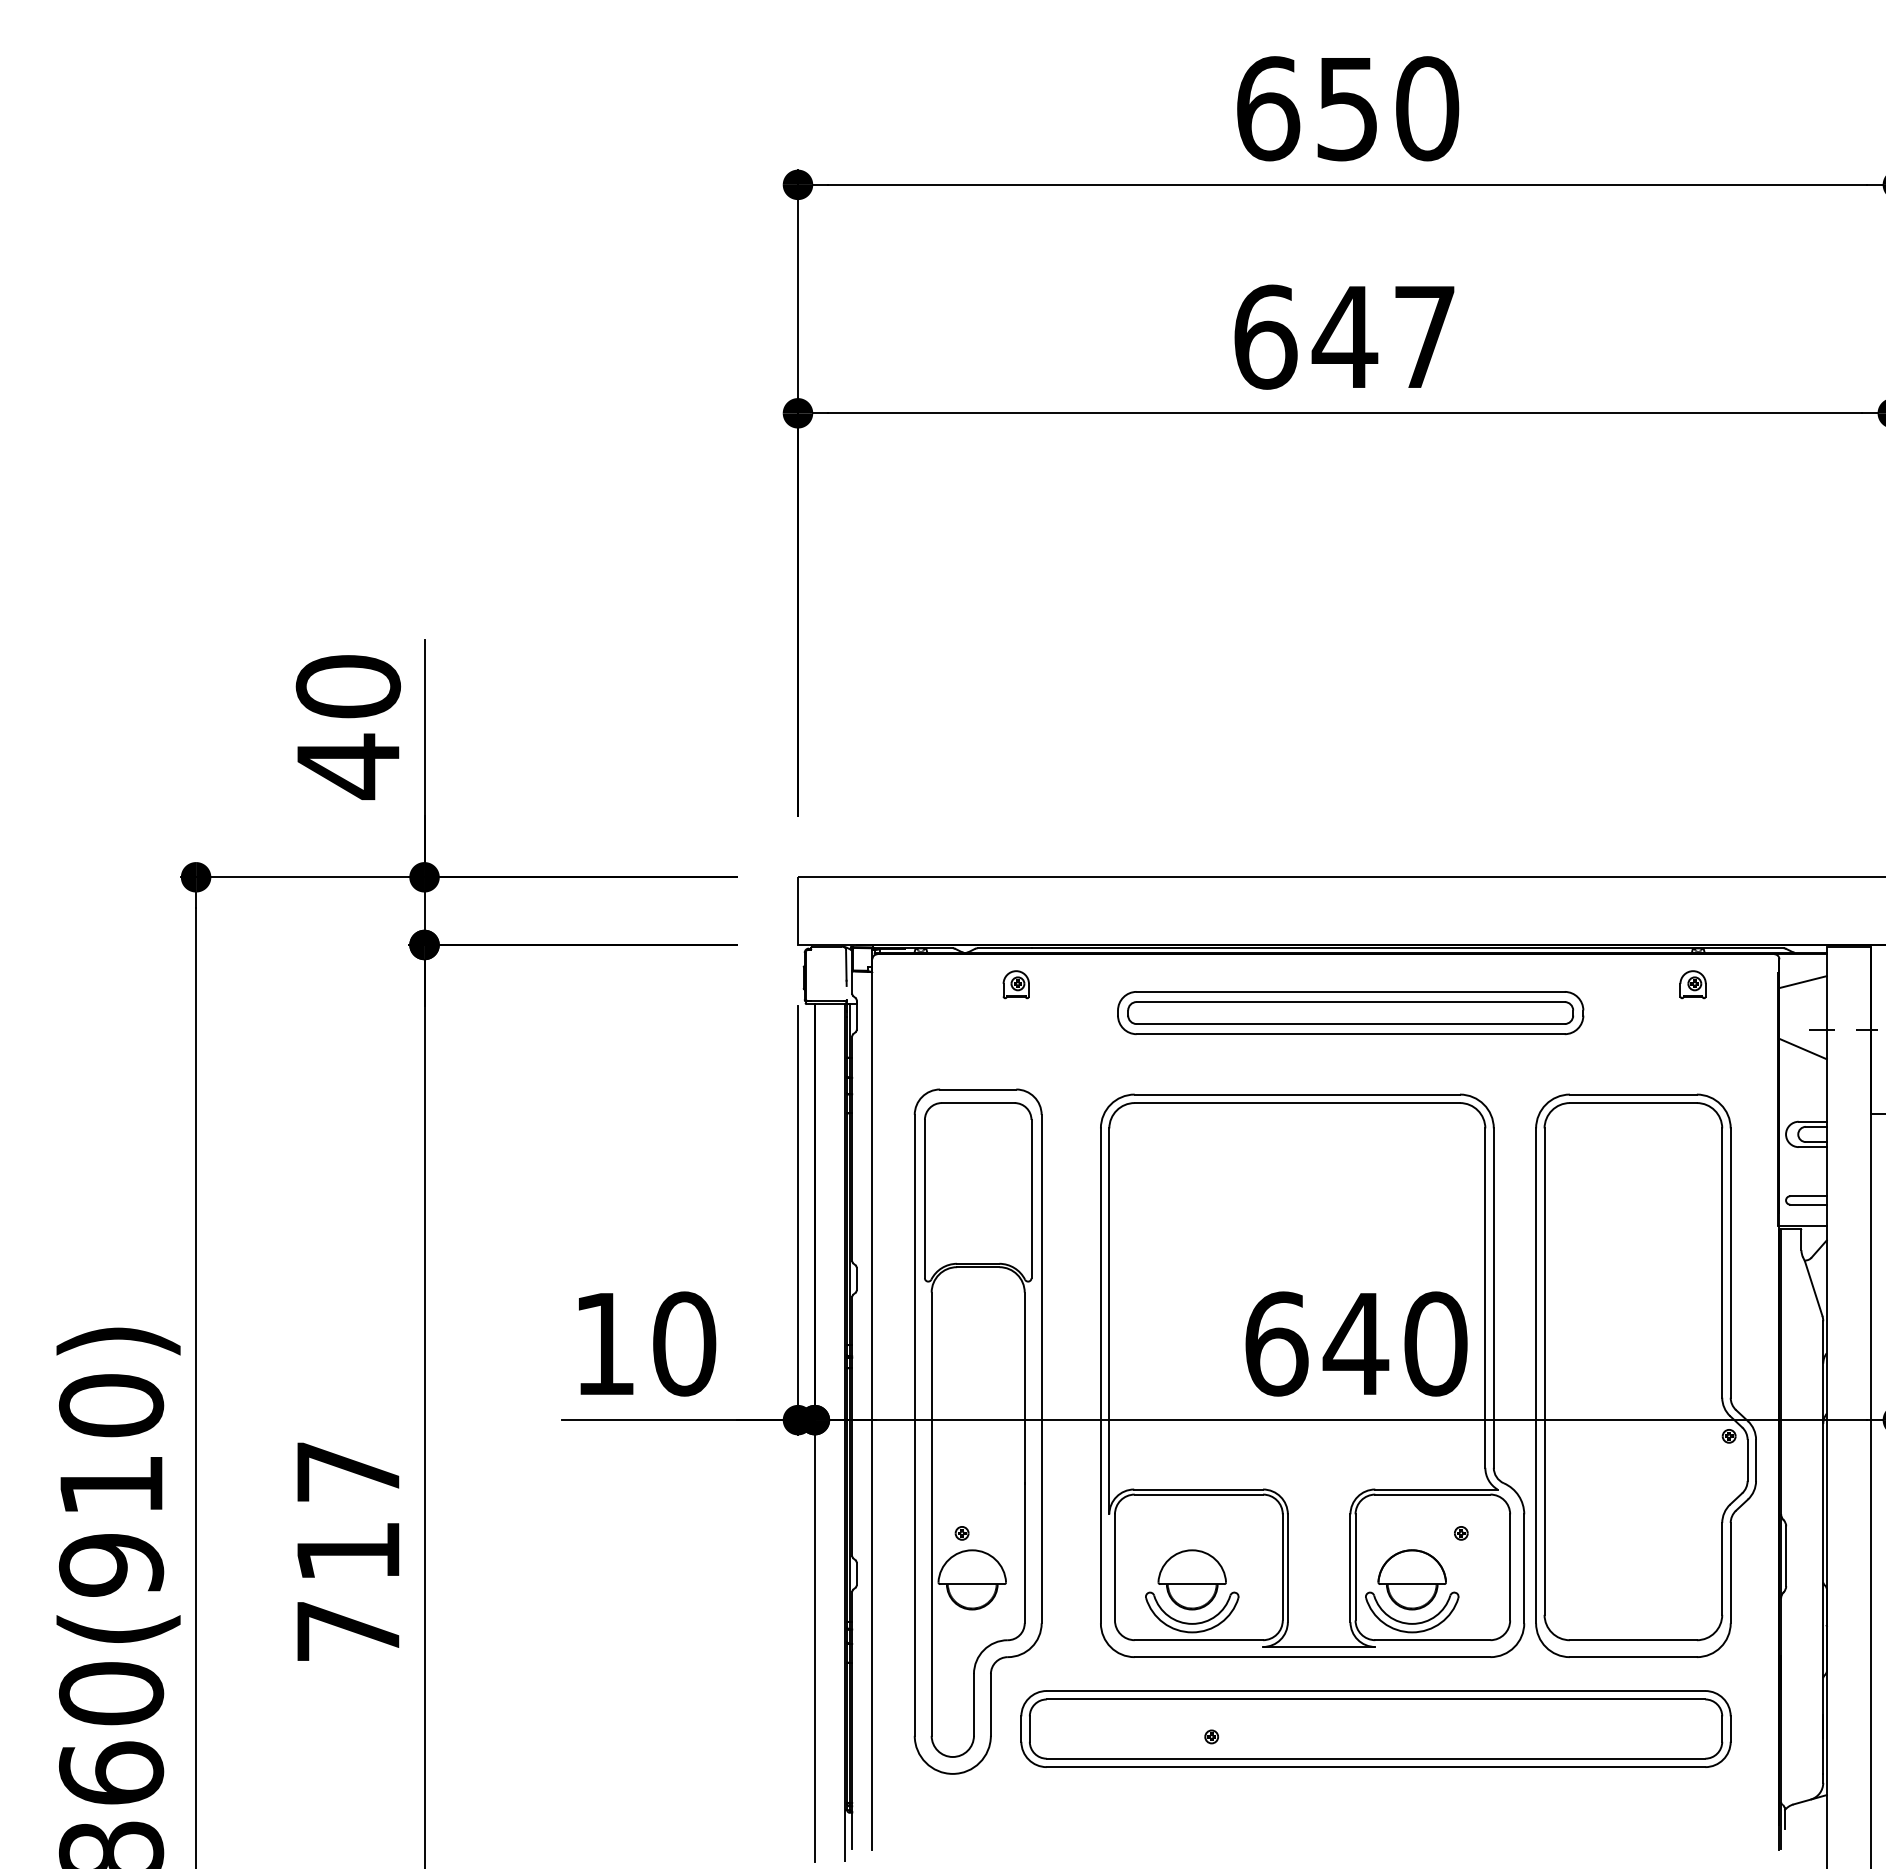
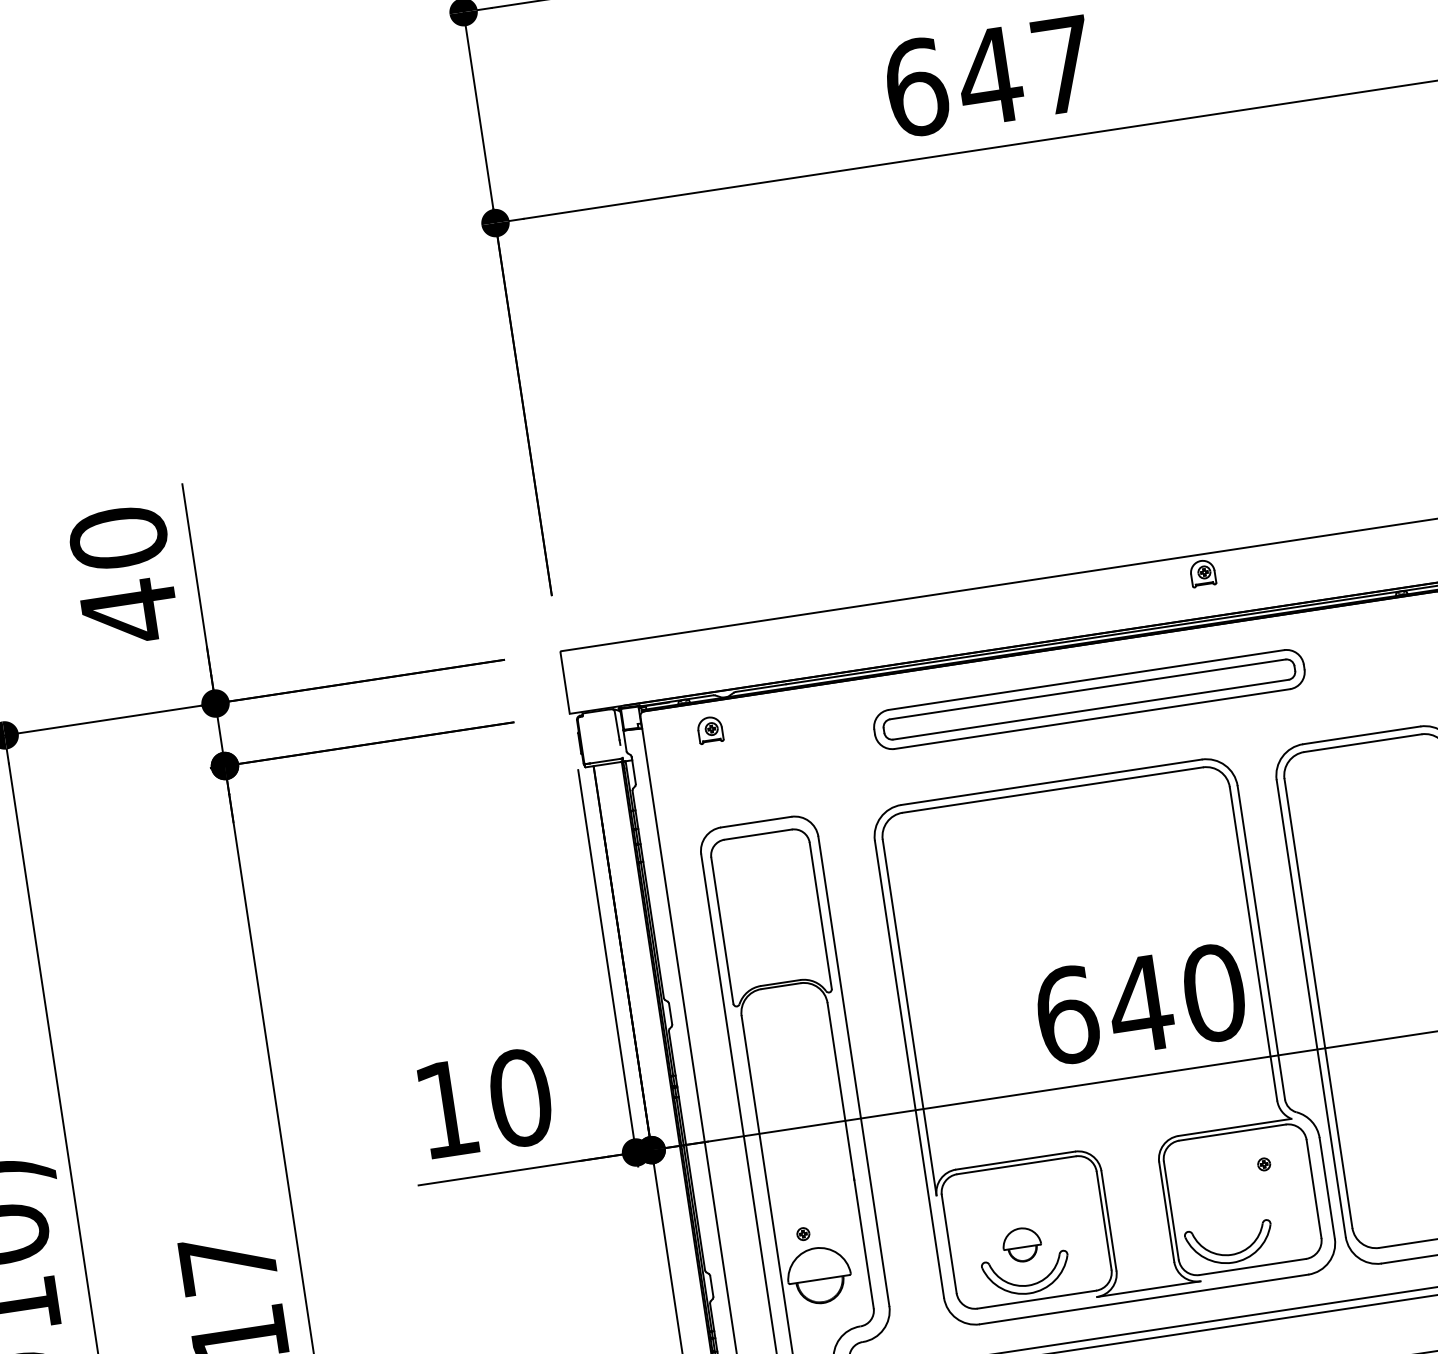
part: (1015, 984) -> (709, 730), moved
part: (1692, 984) -> (1202, 573), moved
part: (1191, 1579) -> (1021, 1244), size x0.6
part: (1411, 1579) -> (1224, 1213), removed

